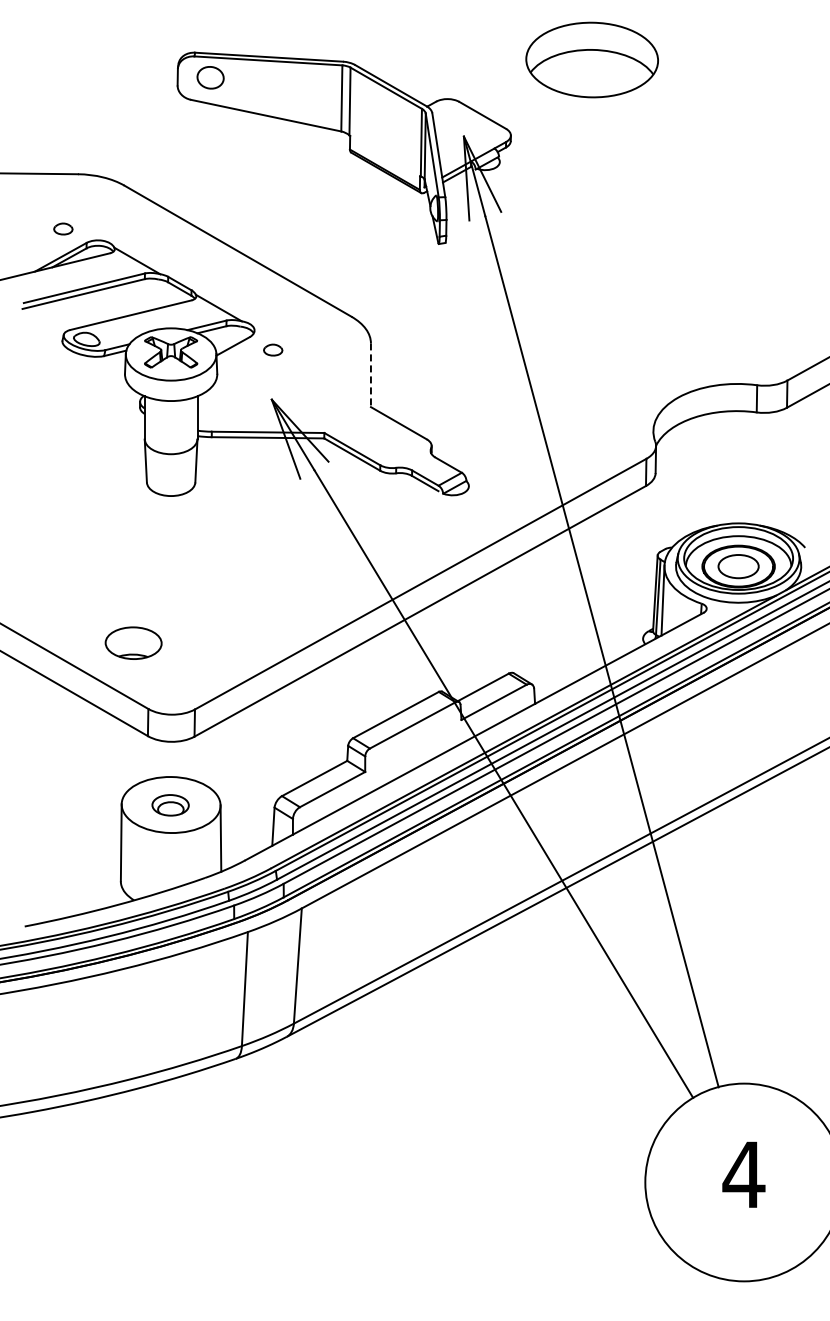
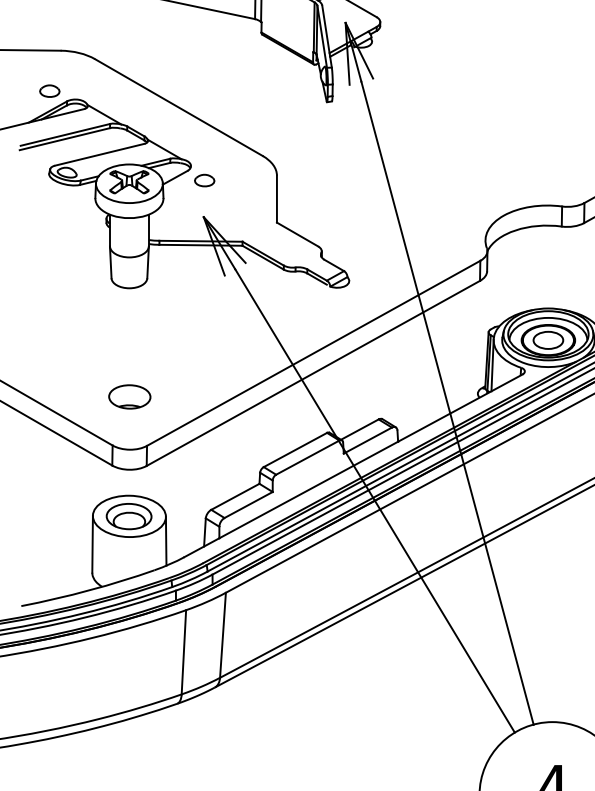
part: (63, 228) -> (49, 90), size x1.43
part: (273, 349) -> (205, 180), size x1.43
line: (370, 375) -> (276, 199), dashed -> solid
part: (133, 642) -> (129, 396), moved
part: (170, 805) -> (128, 516), size x1.67

